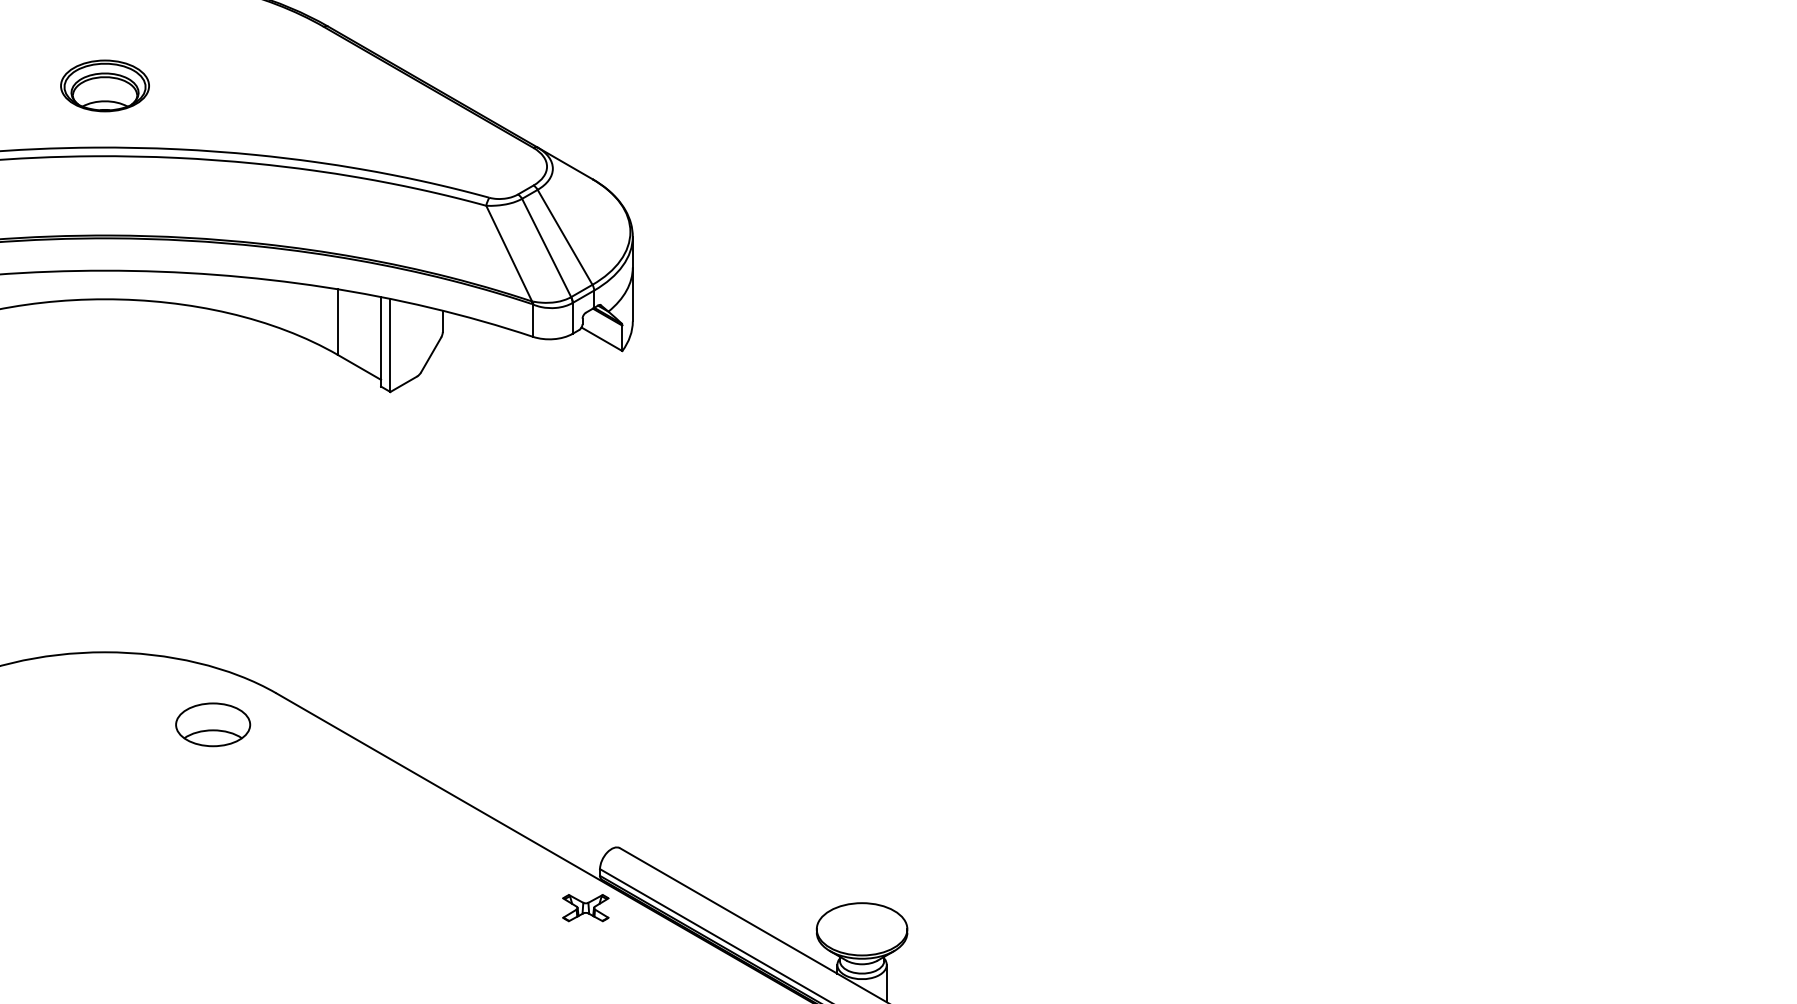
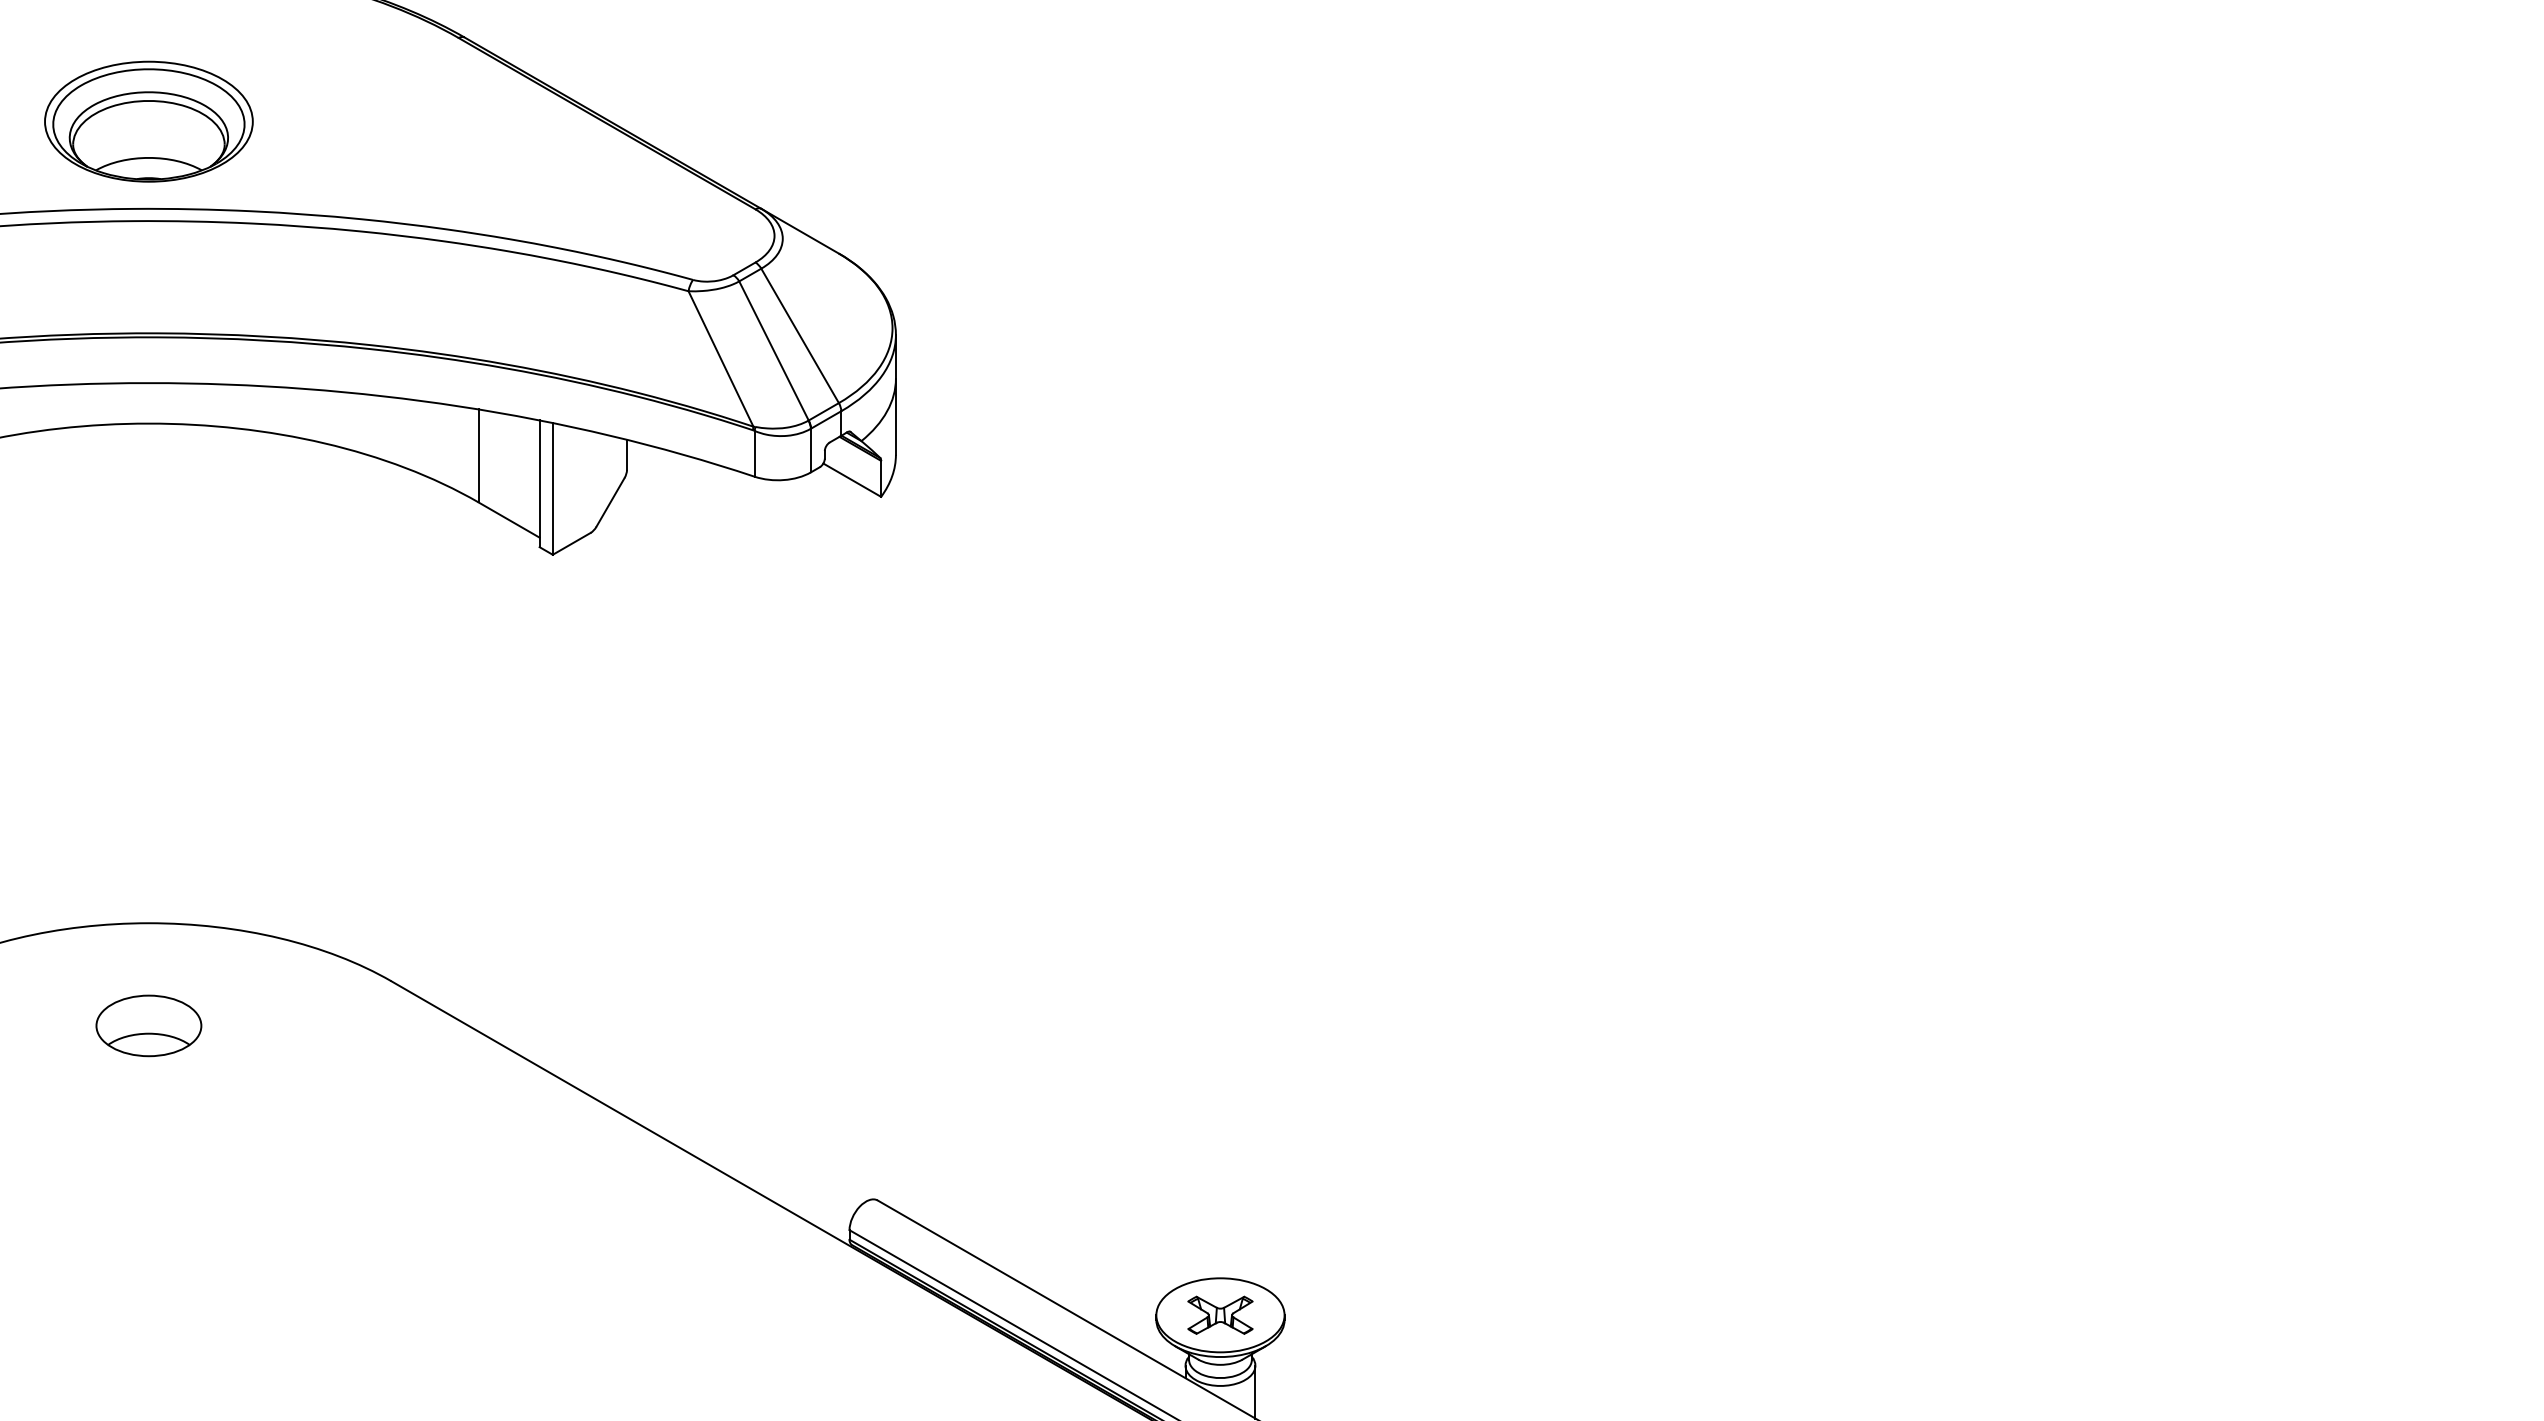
part: (104, 85) -> (148, 121), size x1.67
part: (212, 724) -> (148, 1025), moved
part: (585, 907) -> (1220, 1314), moved

